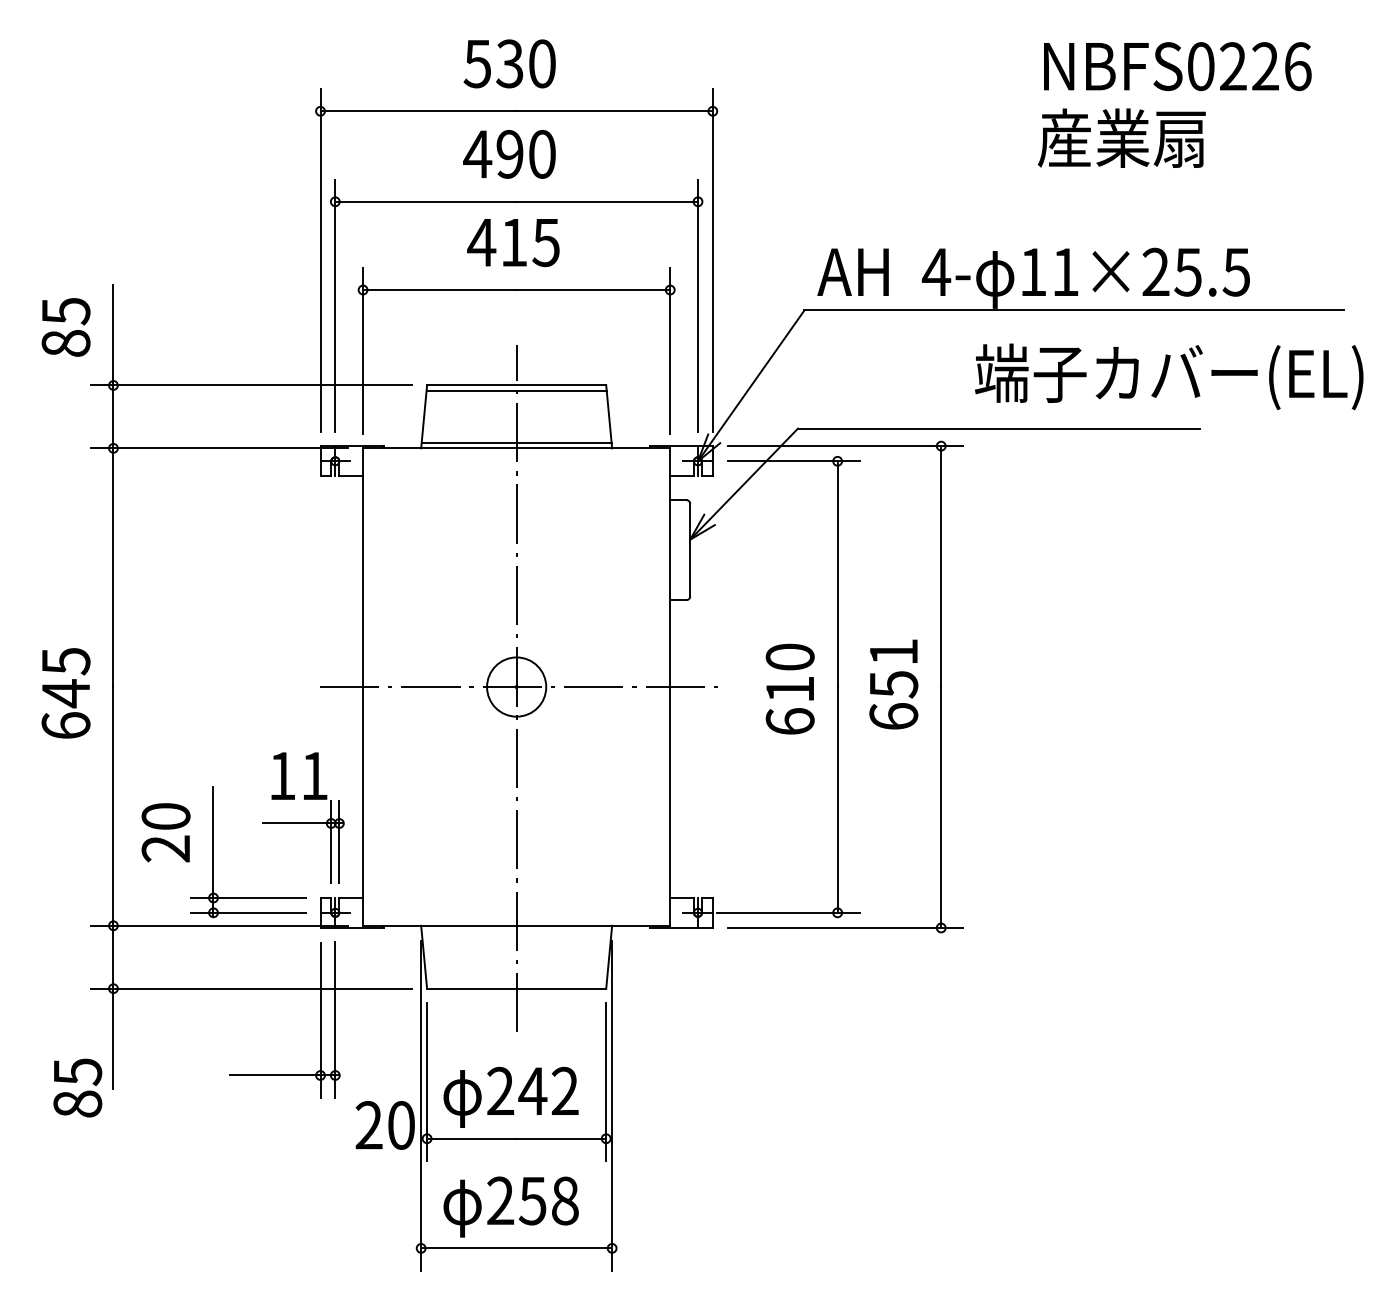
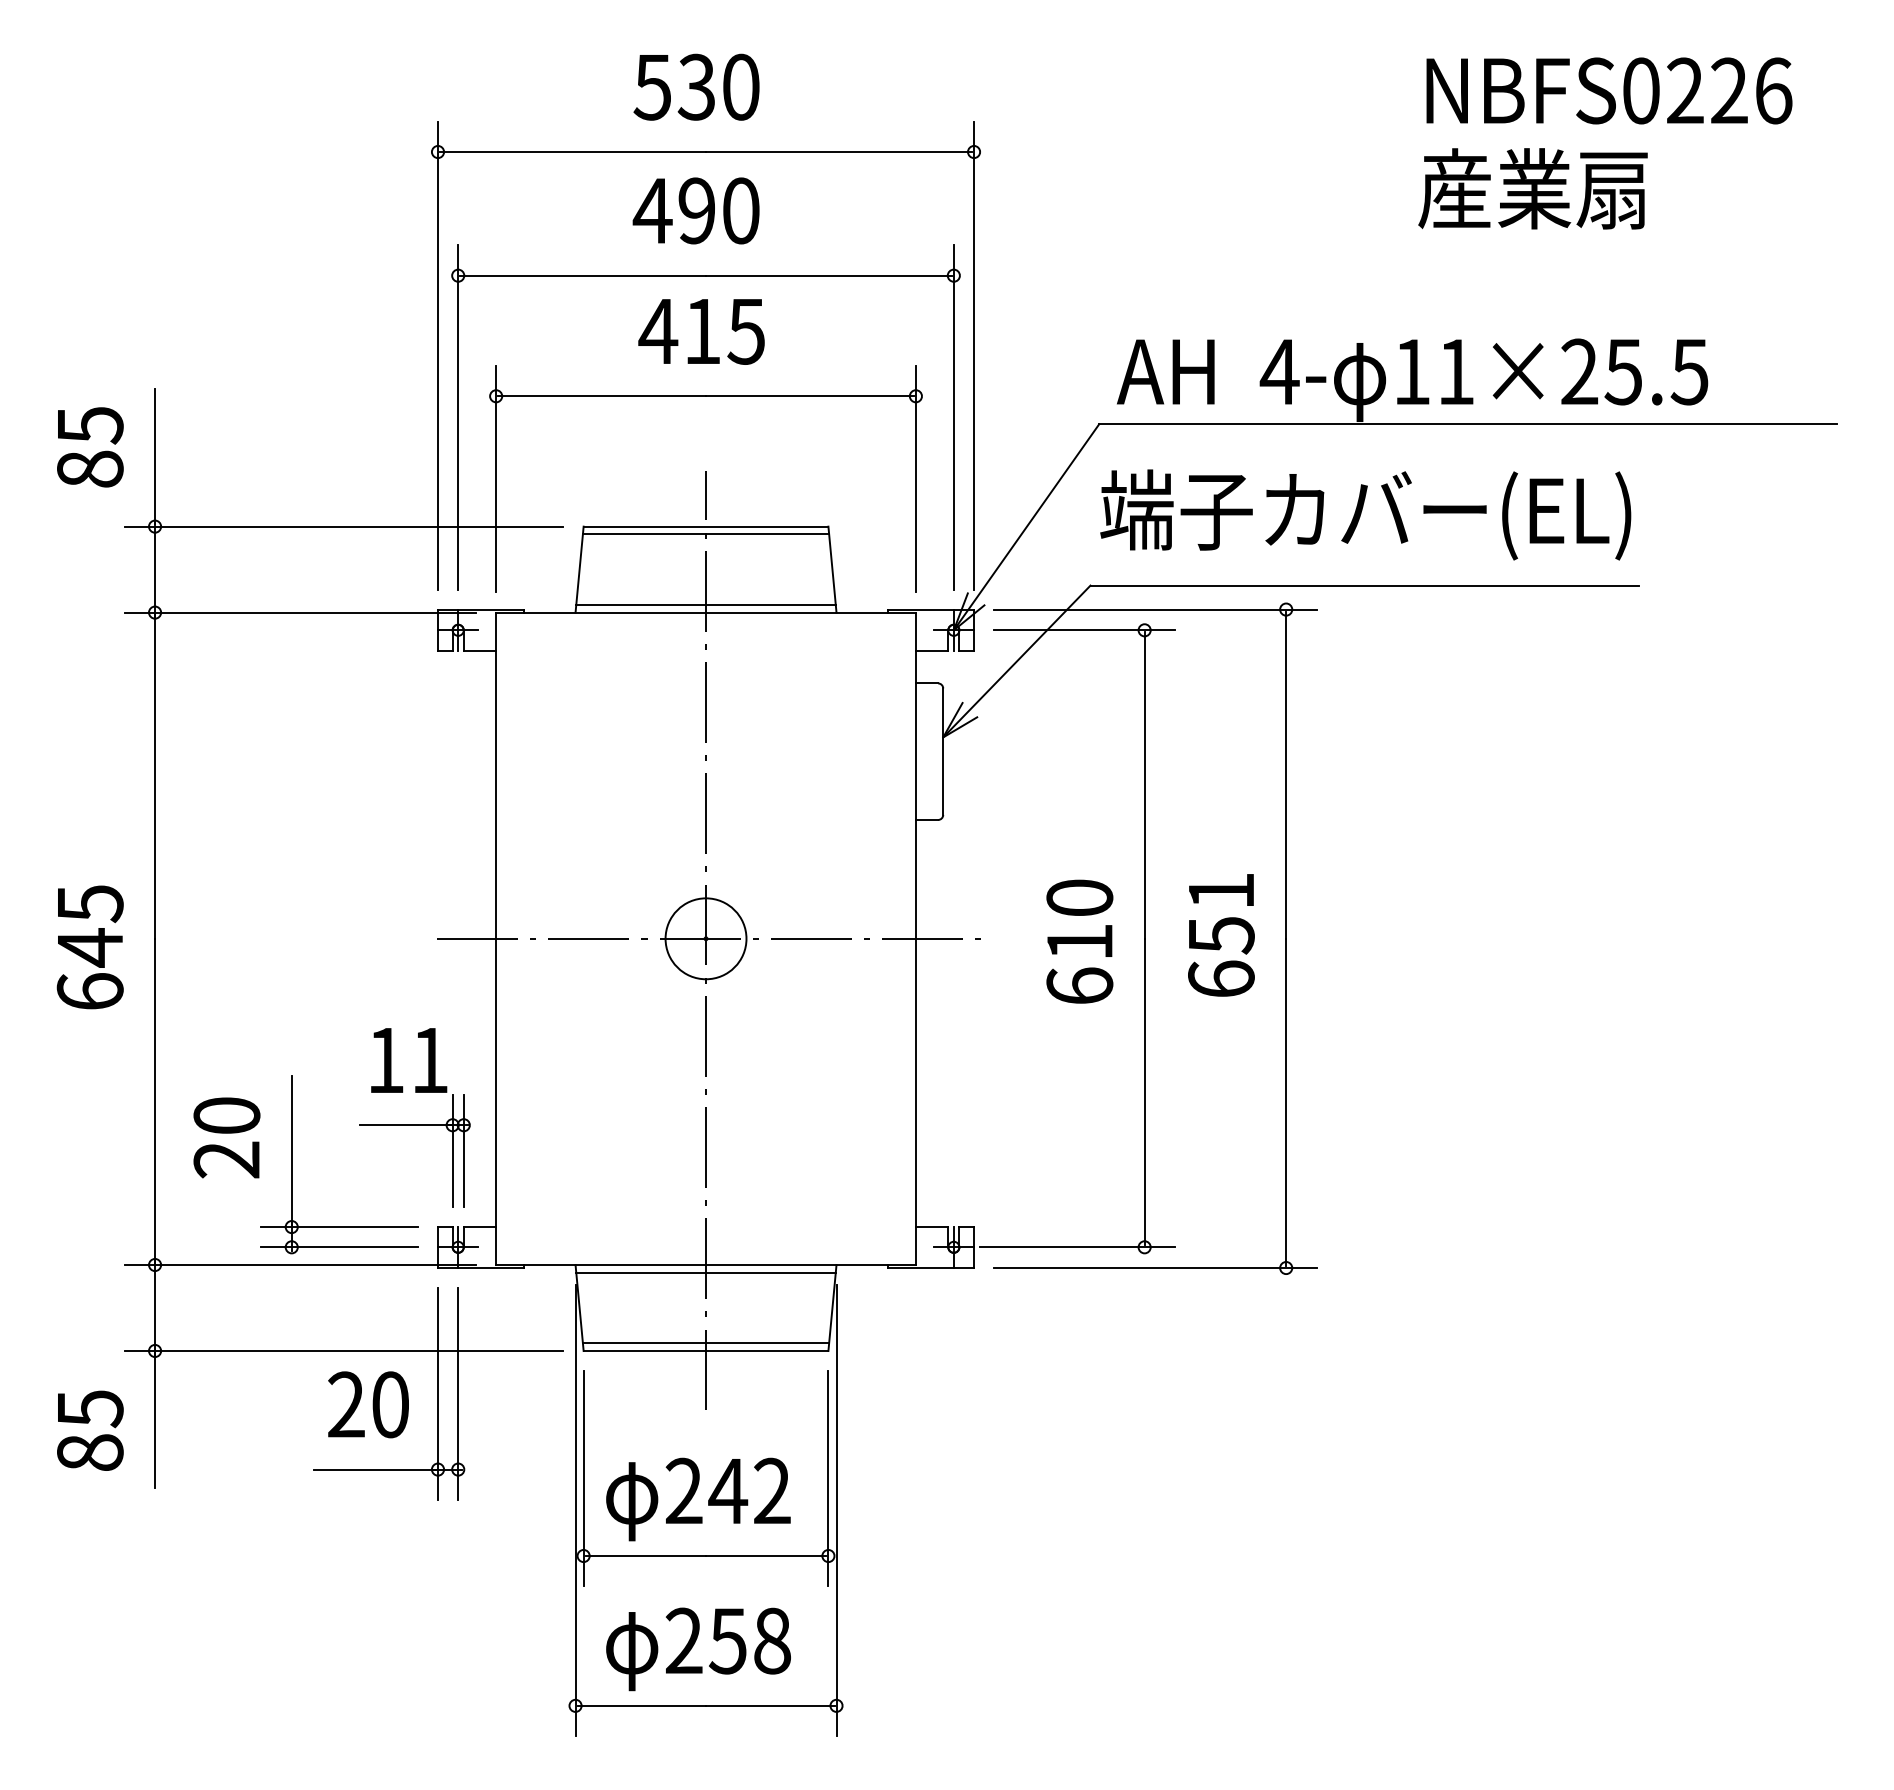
text: (1169, 376) -> (1365, 514), moved
line: (516, 931) -> (705, 1272), added
line: (516, 983) -> (705, 1343), added
text: (77, 1087) -> (90, 1430), moved
text: (385, 1125) -> (368, 1404), moved

